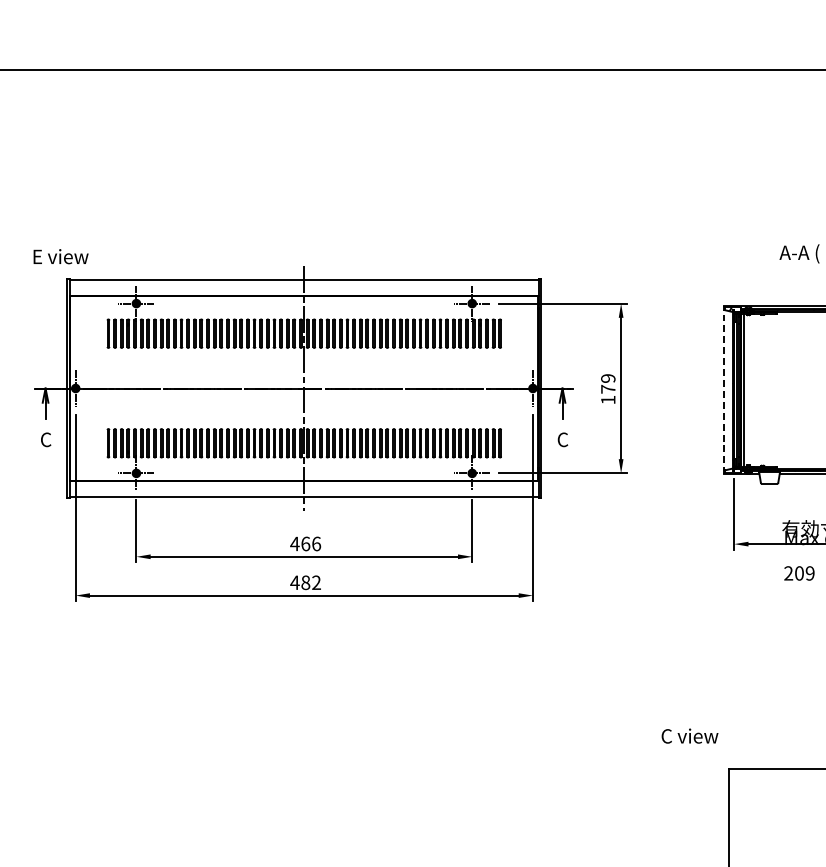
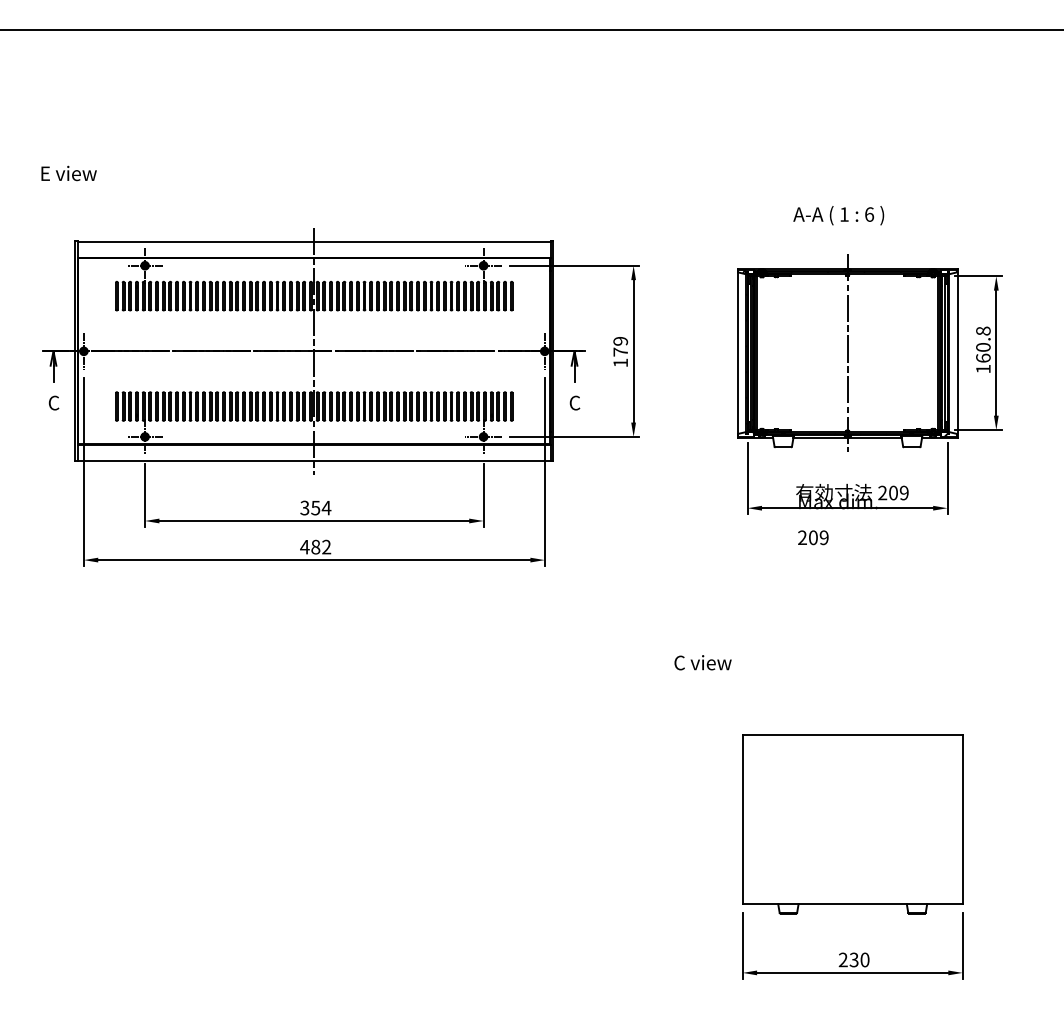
text: (60, 256) -> (68, 173), moved
line: (724, 390) -> (737, 353), dashed -> solid
text: (305, 543) -> (315, 507), 466 -> 354
text: (689, 735) -> (702, 662), moved

